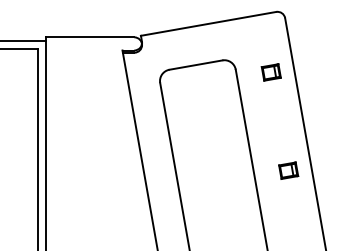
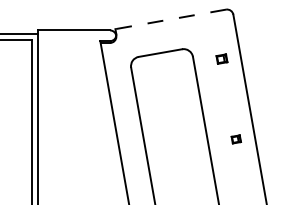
line: (208, 23) -> (170, 19), solid -> dashed
part: (270, 72) -> (221, 59), size x0.7
part: (288, 170) -> (236, 139), size x0.6

